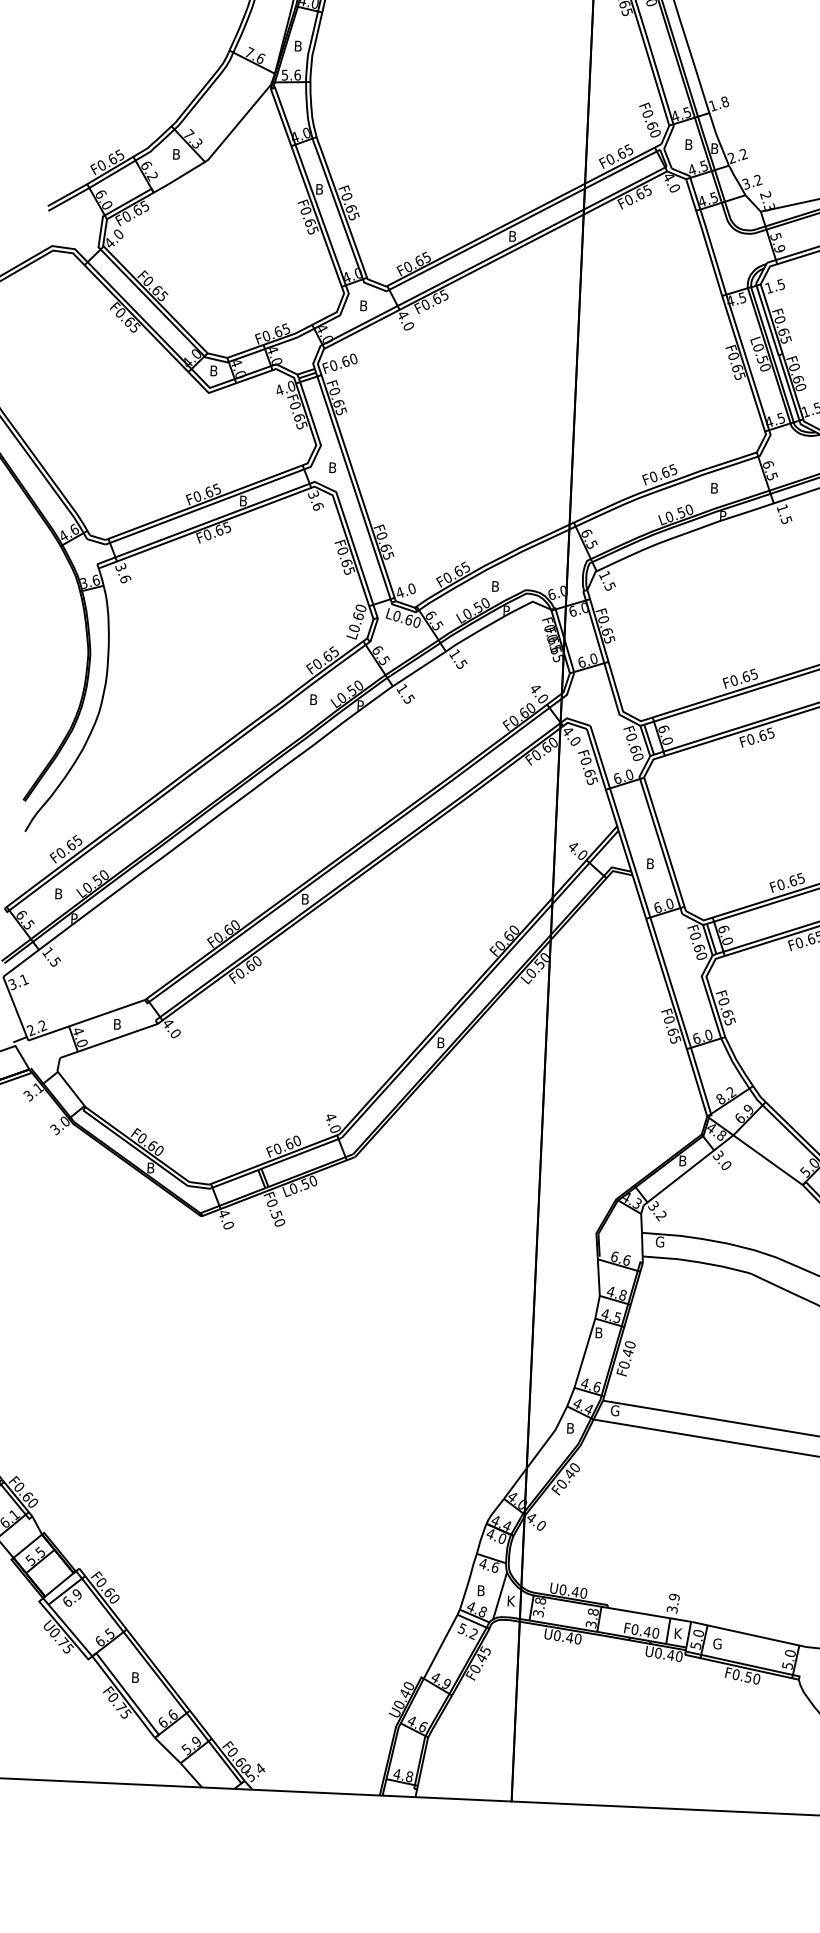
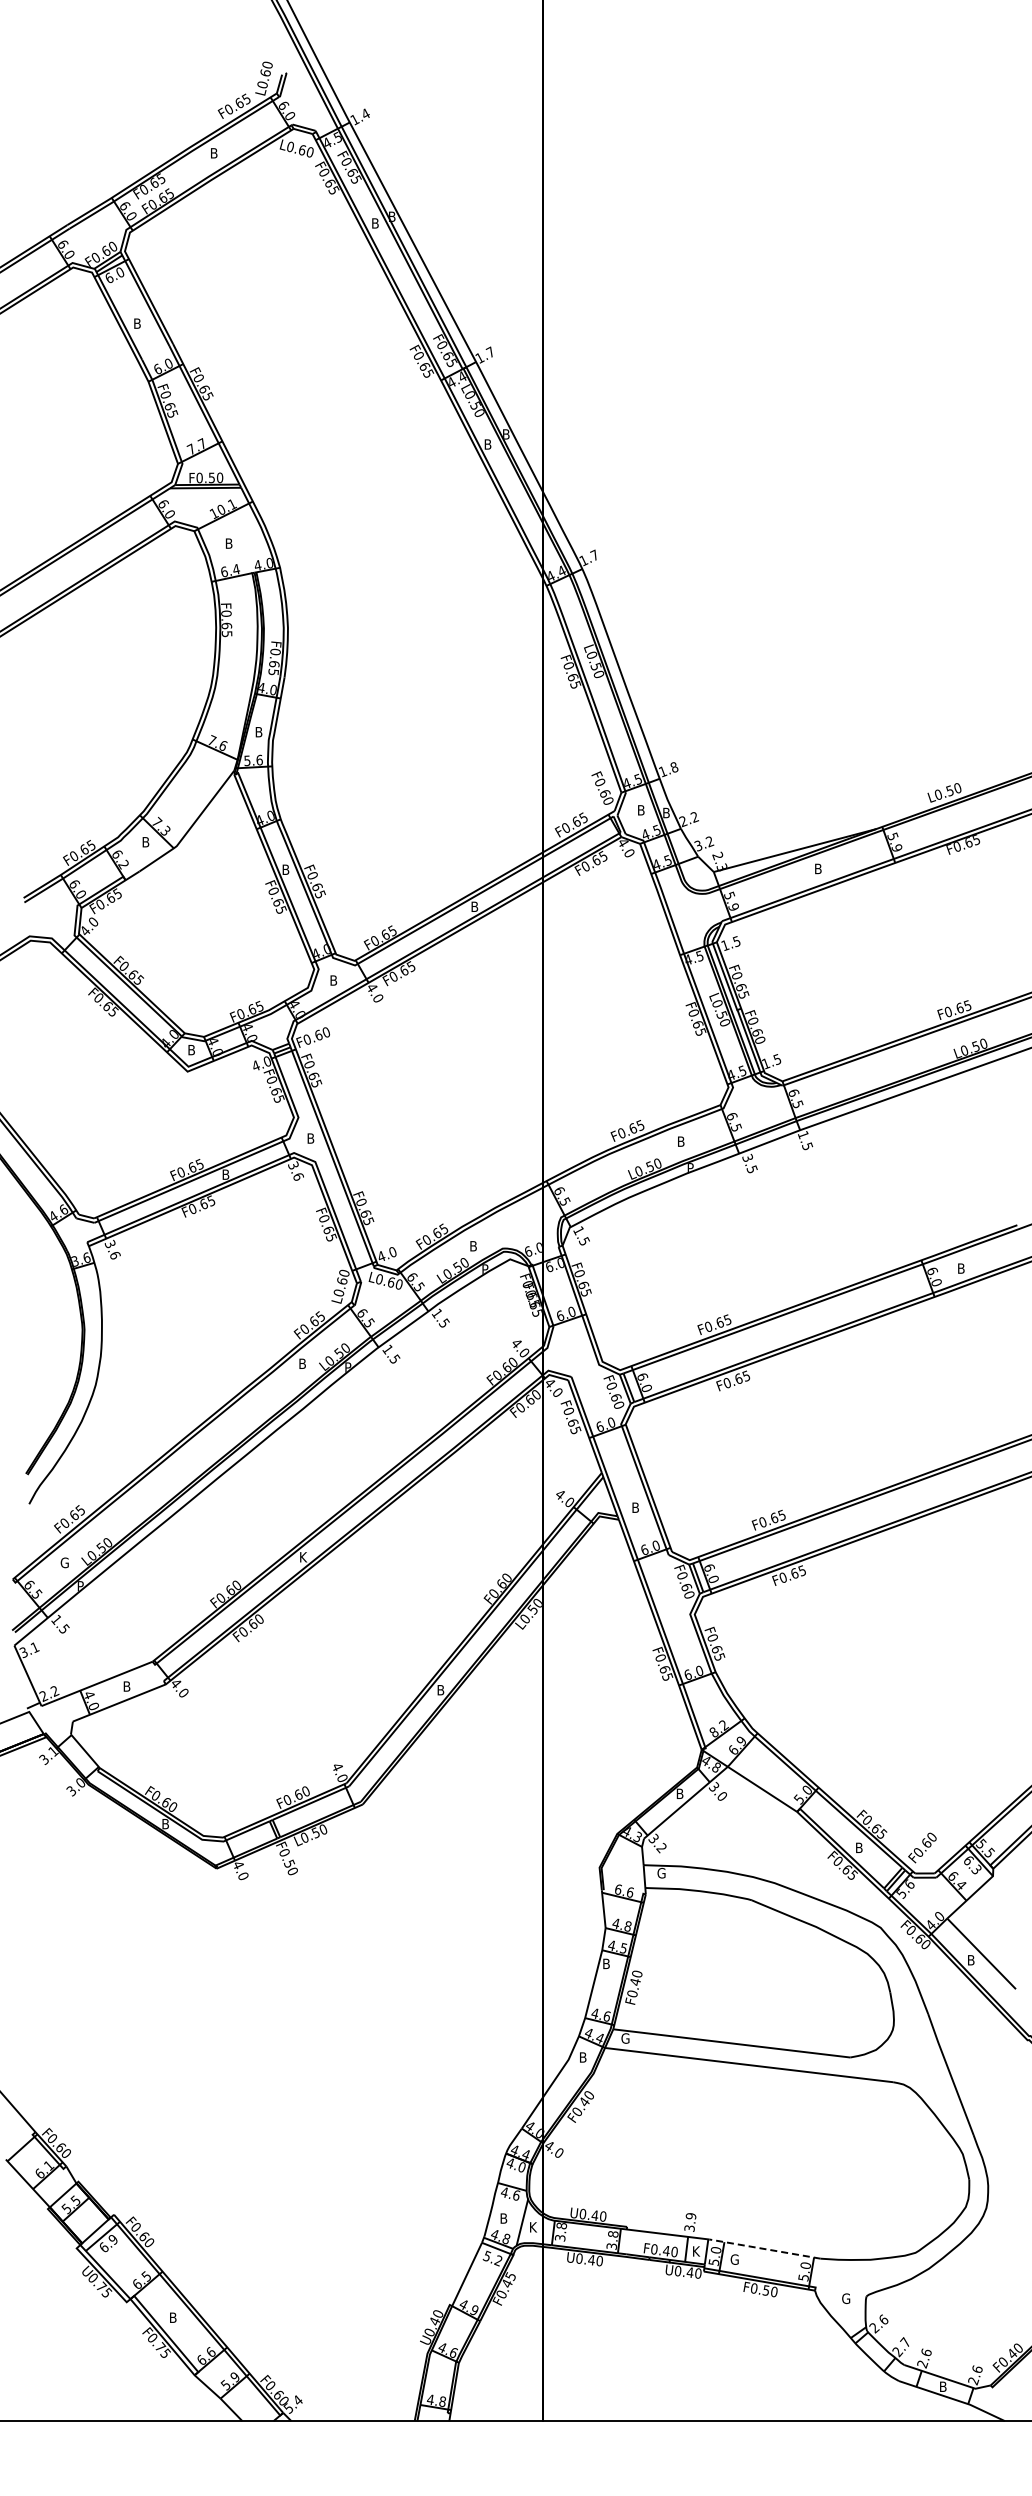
text: (782, 507) -> (747, 1157), 1.5 -> 3.5
text: (58, 893) -> (64, 1562), B -> G
text: (306, 899) -> (304, 1557), B -> K
line: (748, 1634) -> (764, 2249), solid -> dashed

